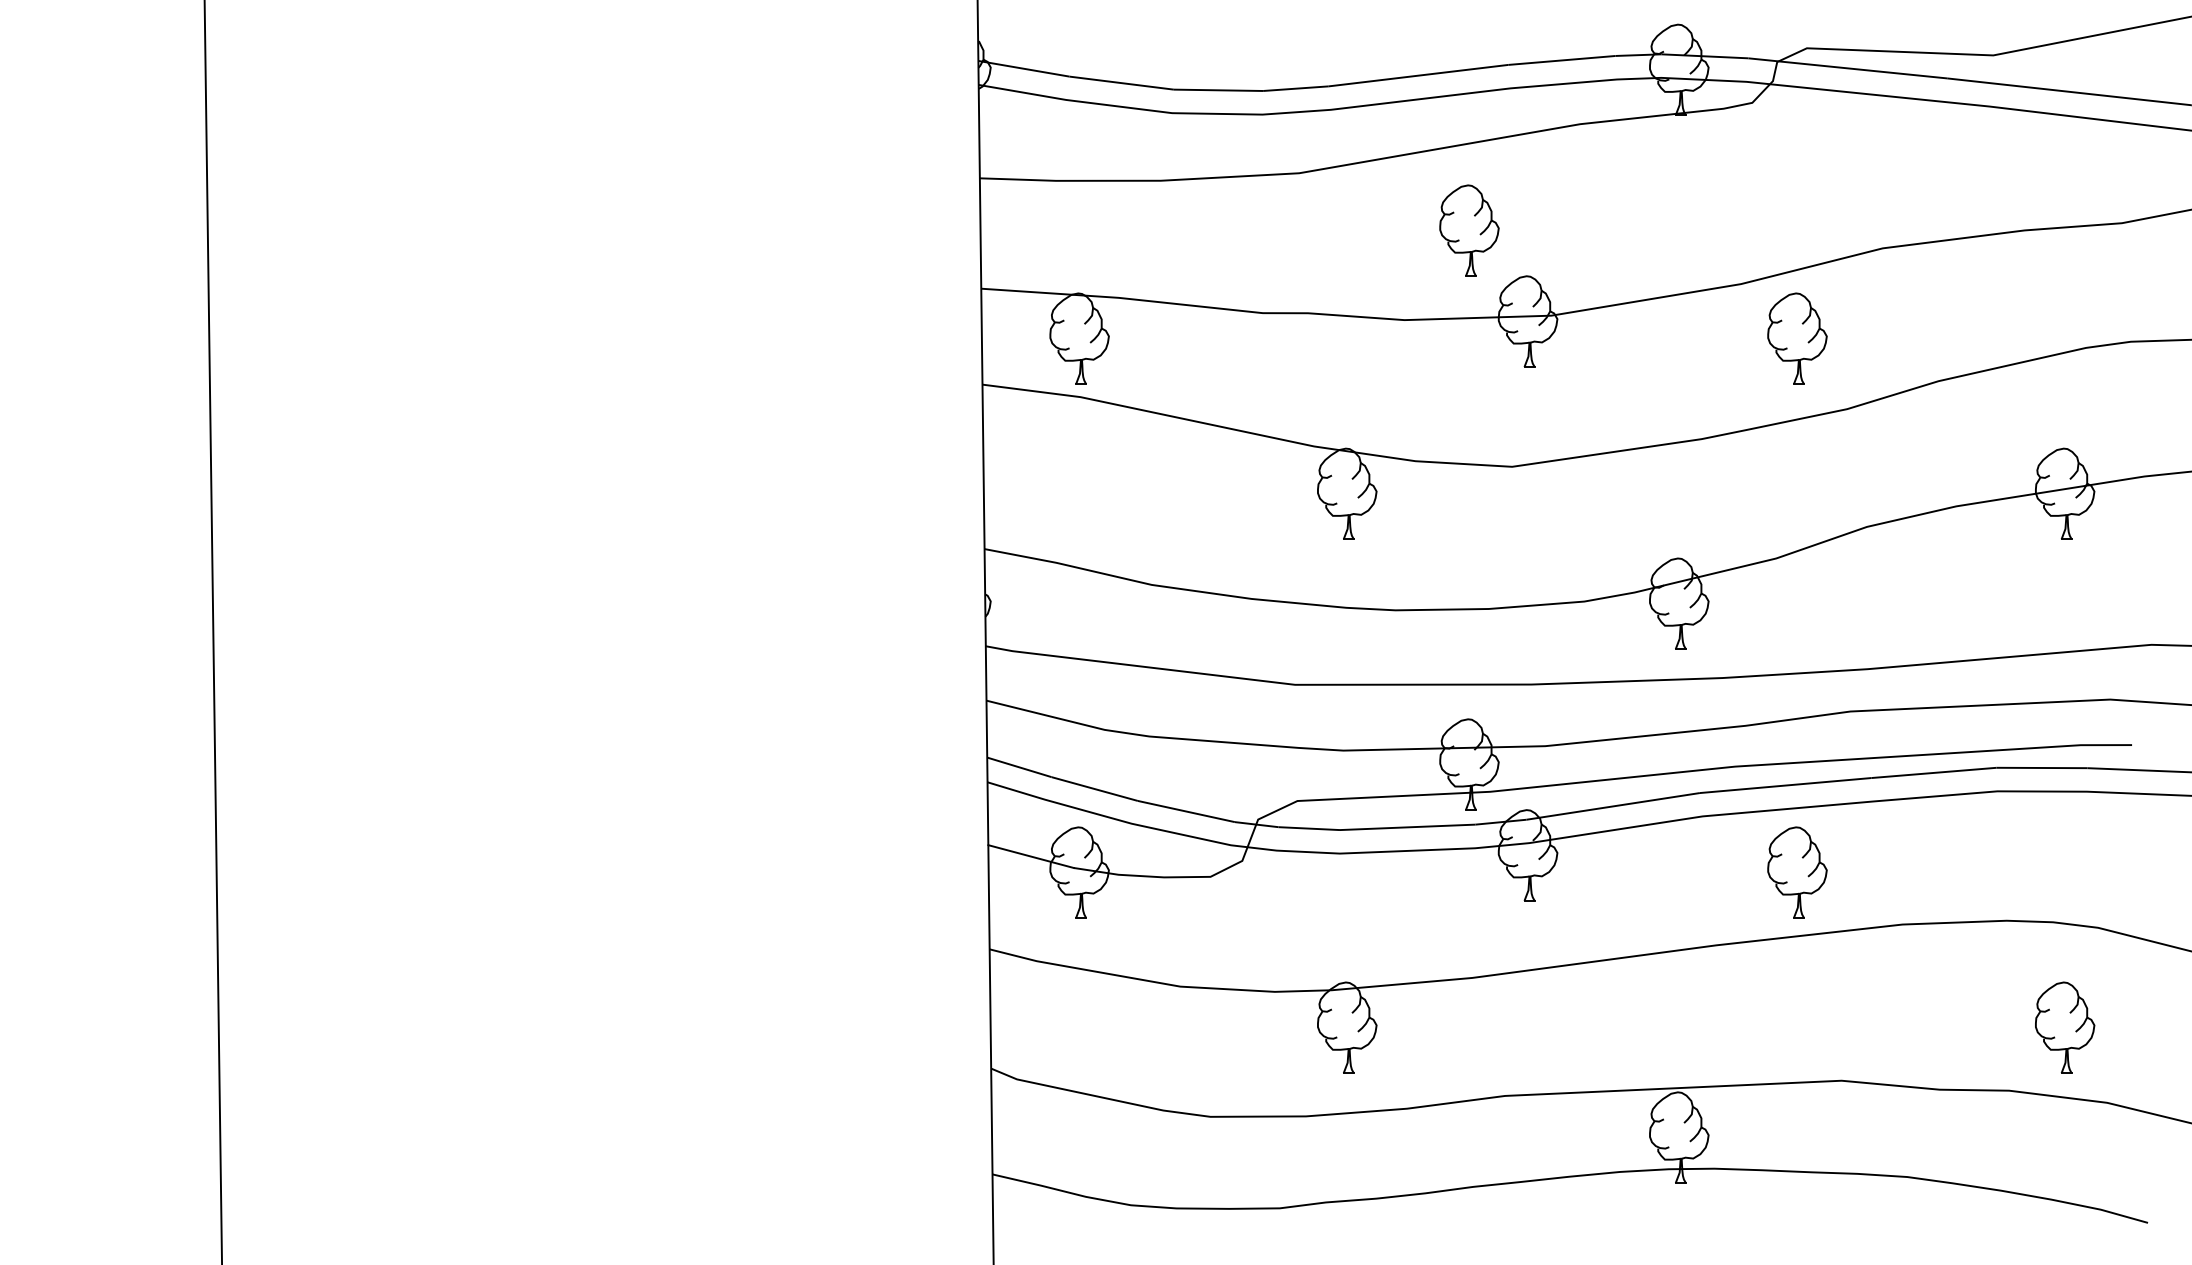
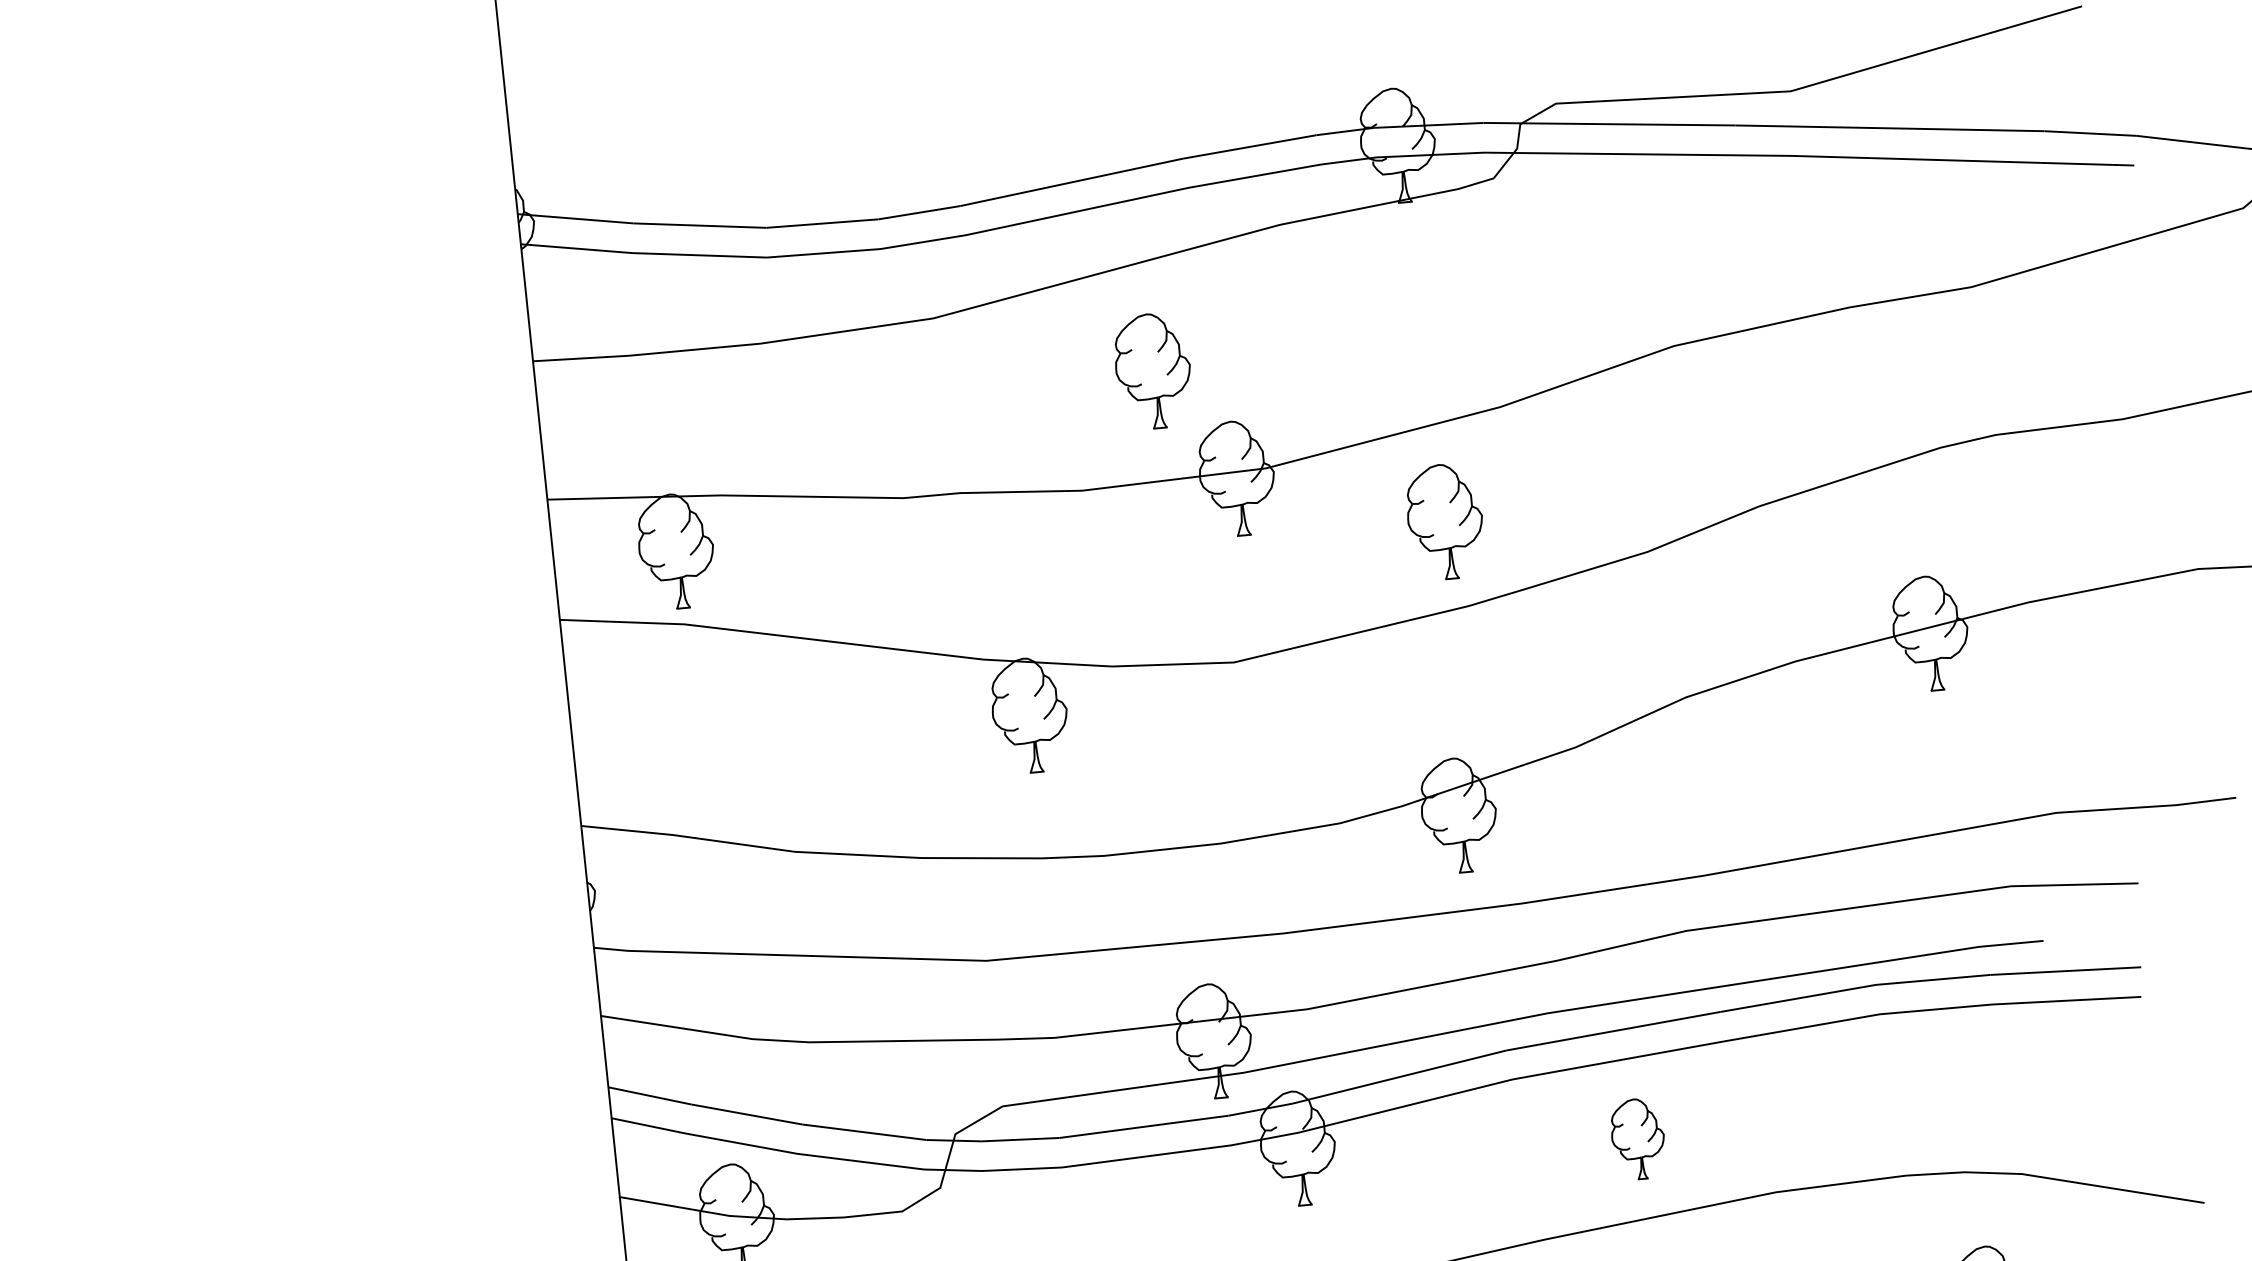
part: (1797, 338) -> (1445, 521), moved
part: (1797, 872) -> (1638, 1138), size x0.7

